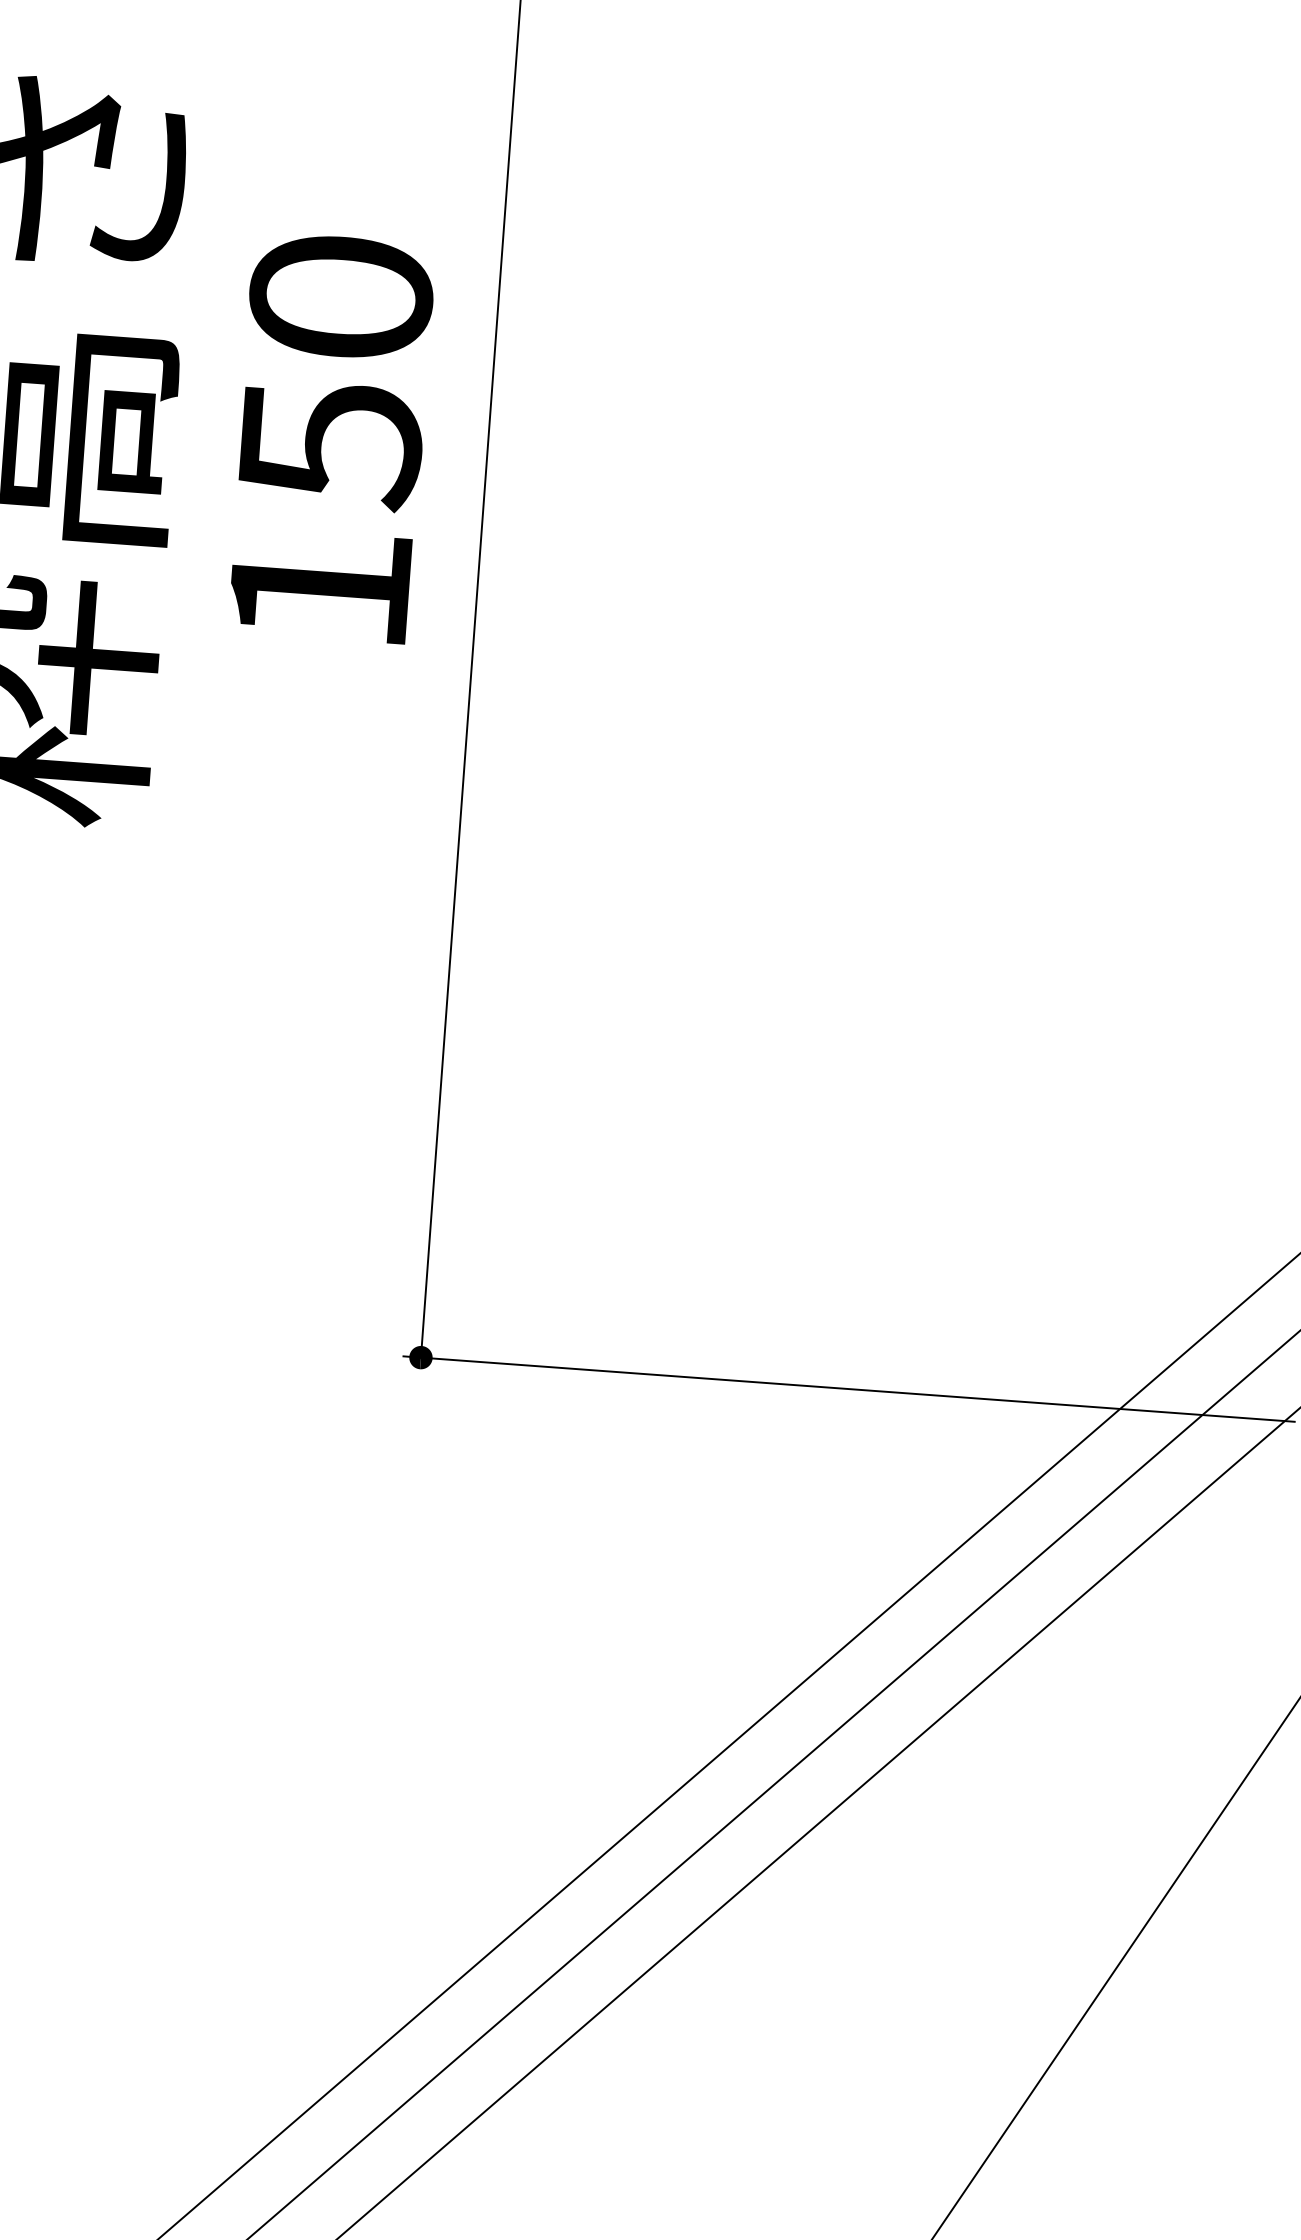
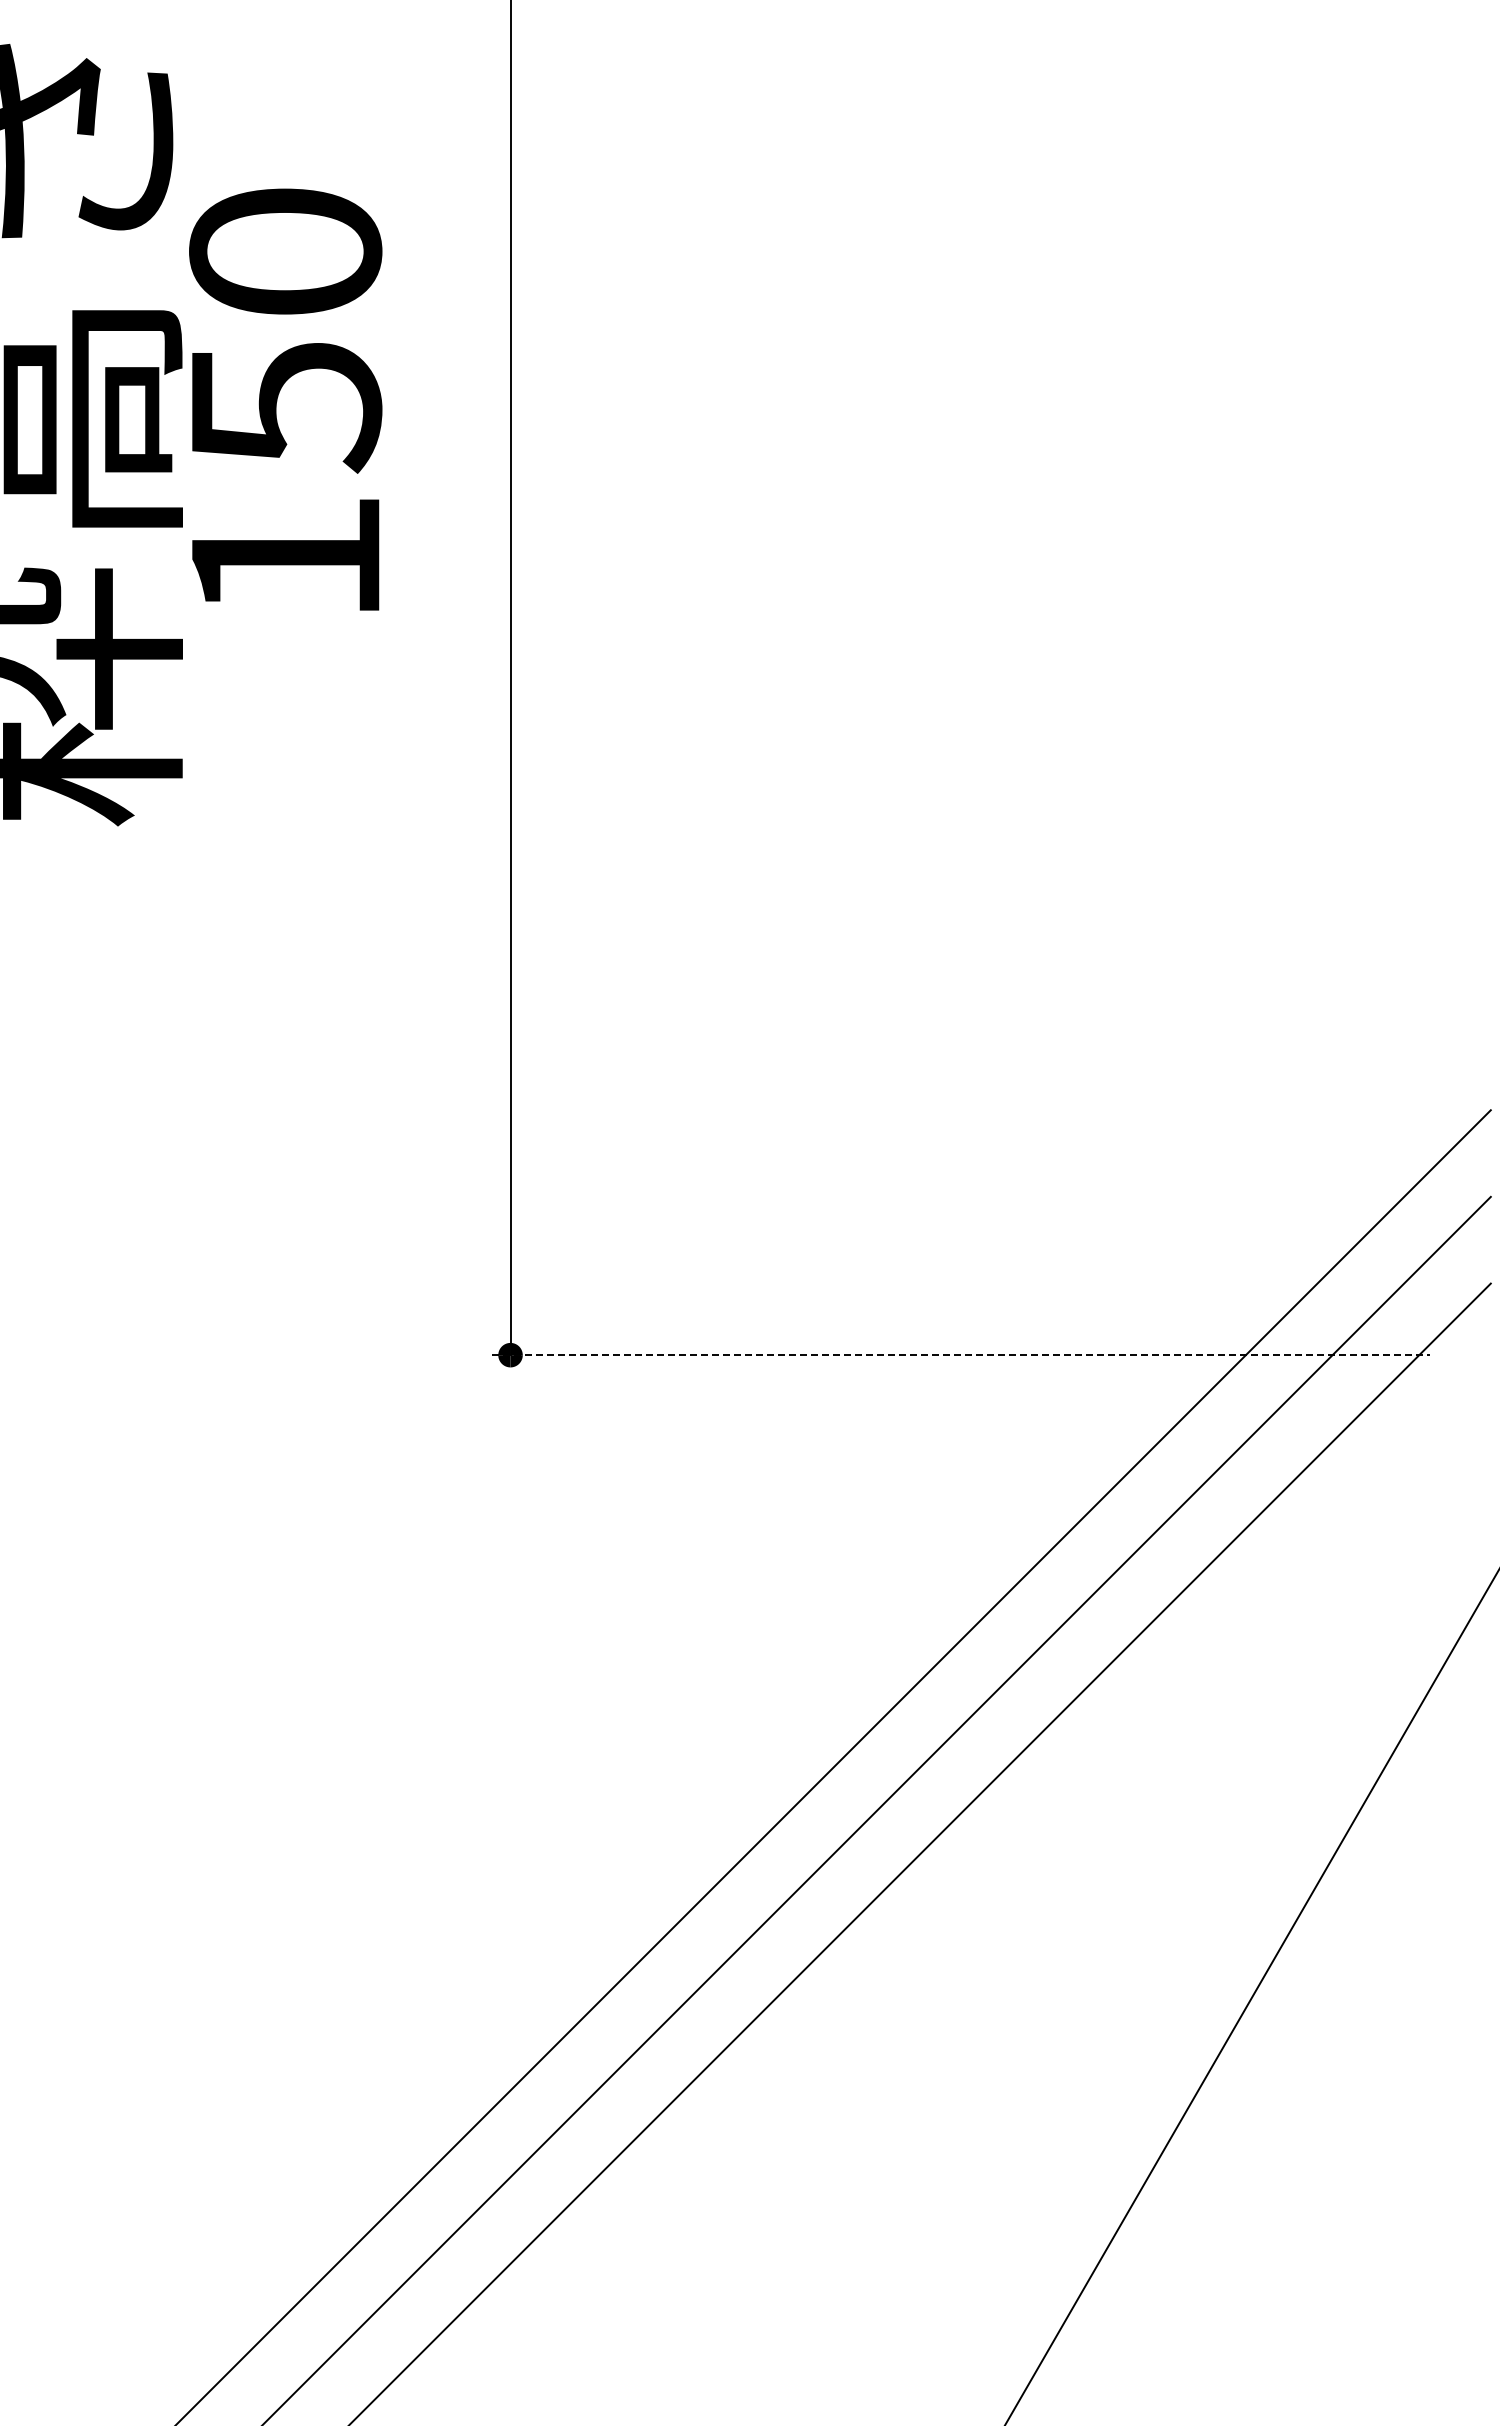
text: (330, 437) -> (285, 399), moved
line: (848, 1389) -> (960, 1355), solid -> dashed

